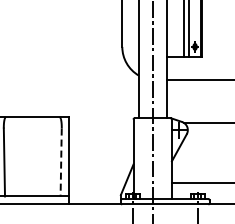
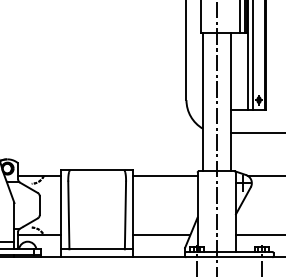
line: (100, 122) -> (164, 175), added
line: (61, 162) -> (125, 215), dashed -> solid
line: (97, 182) -> (161, 235), added

